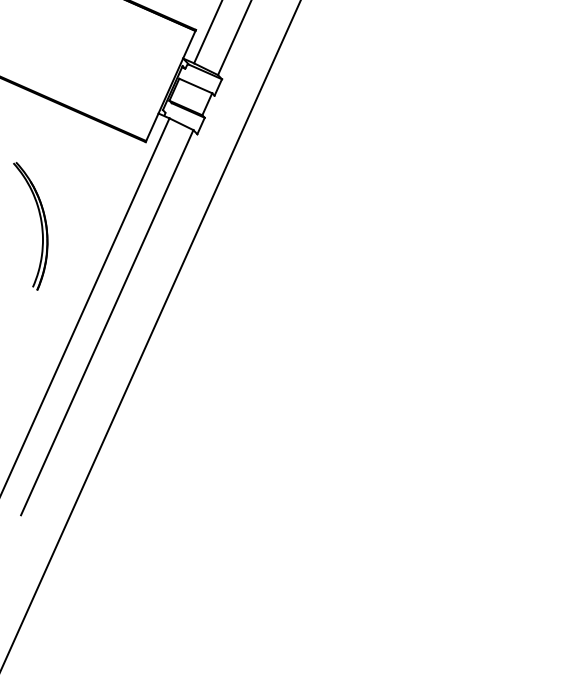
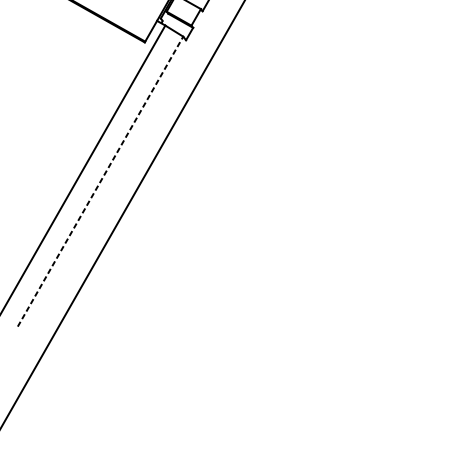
part: (40, 223) -> (55, 98), removed
line: (107, 322) -> (100, 181), solid -> dashed

